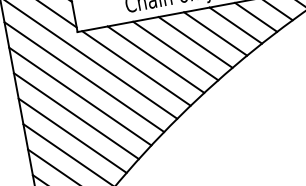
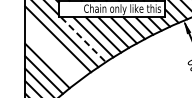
line: (136, 67) -> (83, 39), solid -> dashed
line: (79, 95) -> (54, 47), removed
line: (75, 115) -> (50, 56), removed

